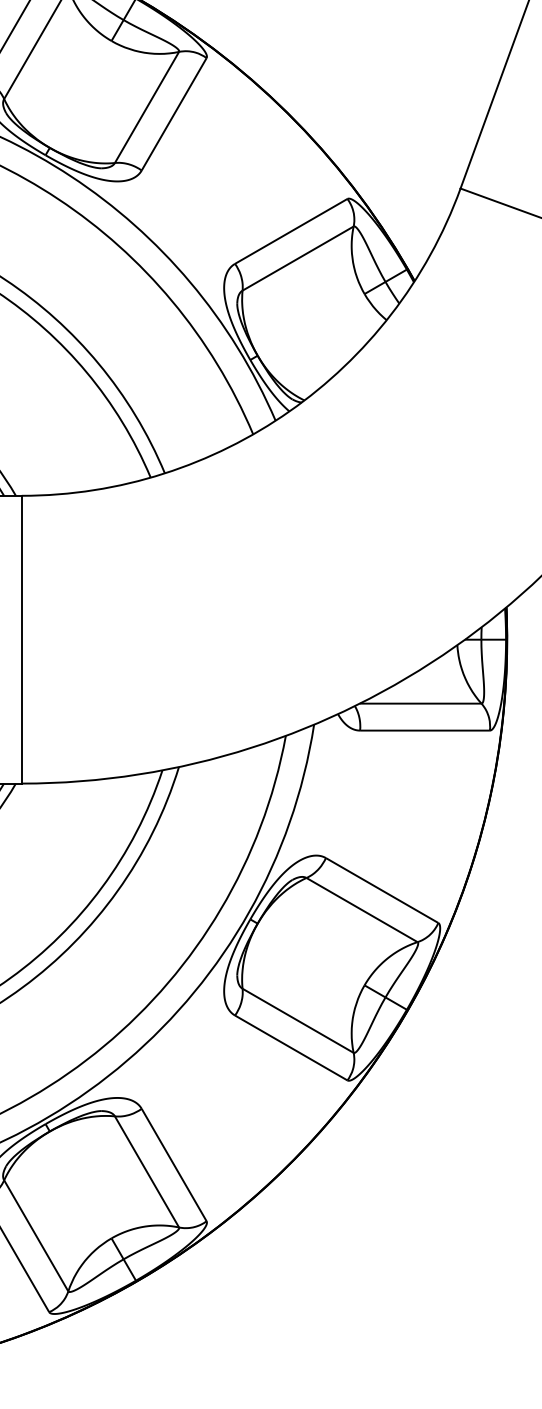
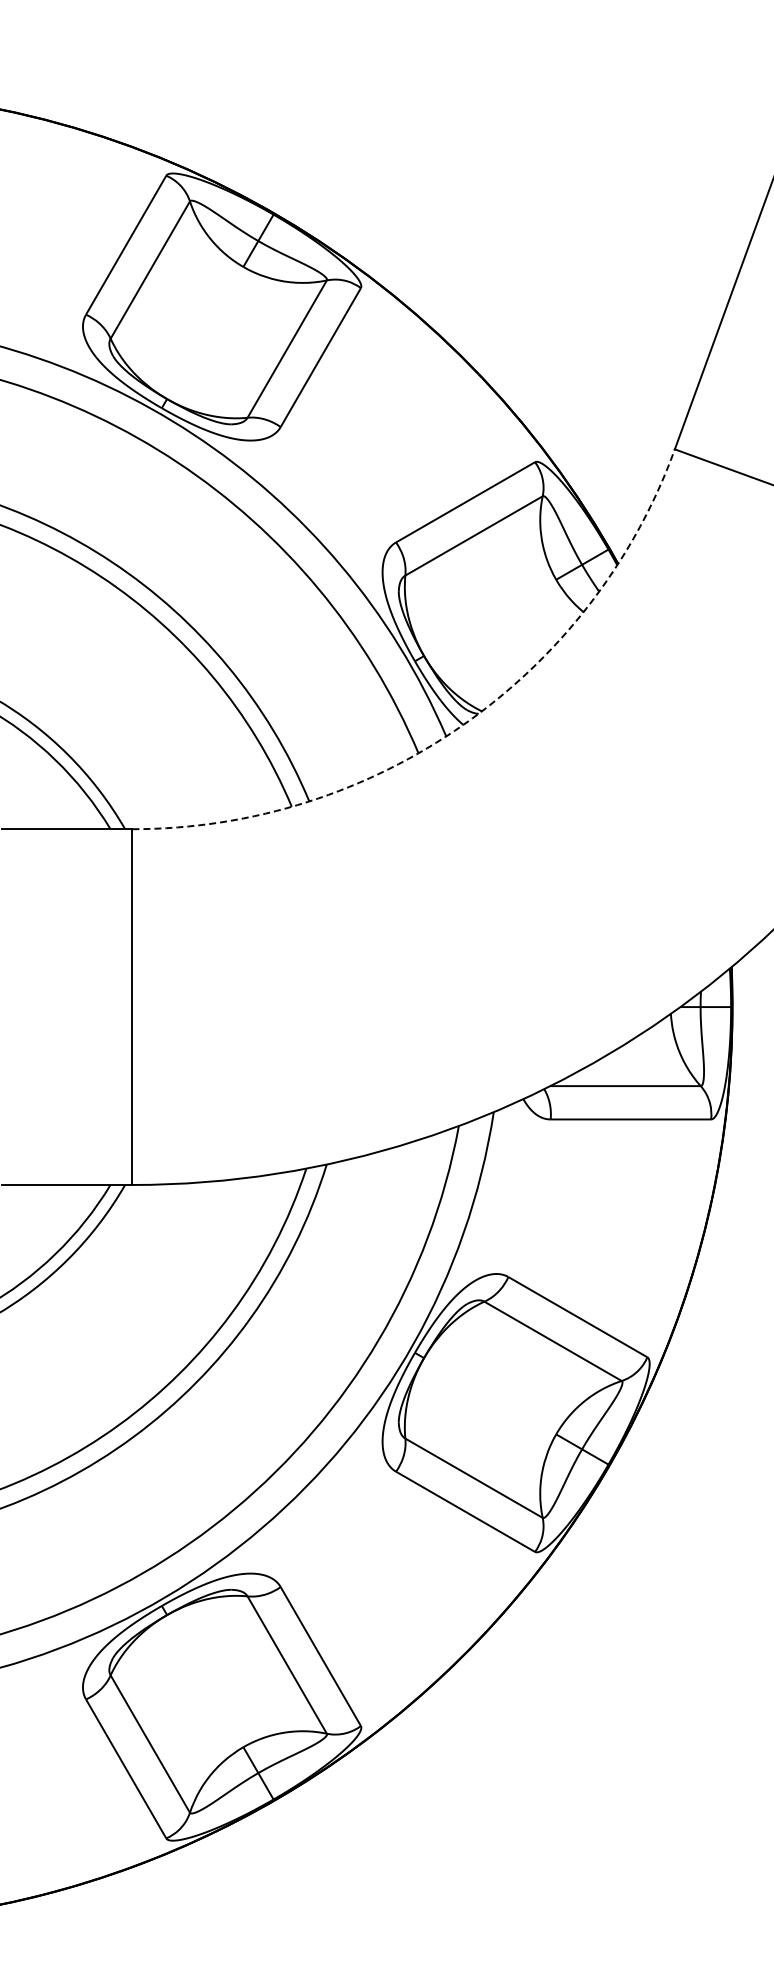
arc: (289, 411) -> (463, 724), solid -> dashed

